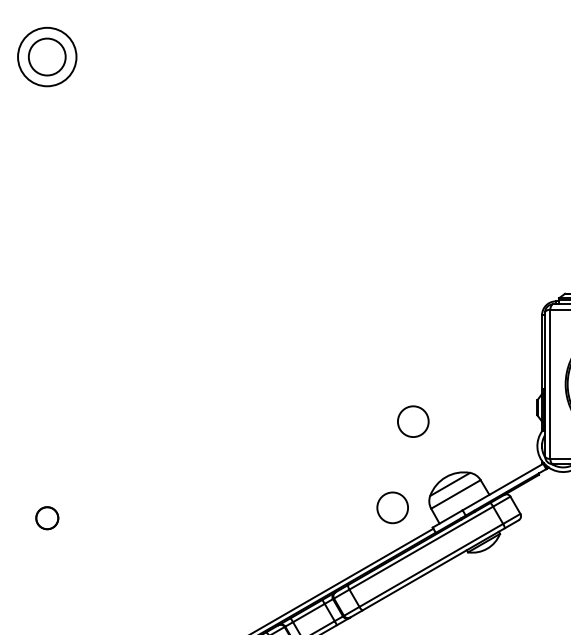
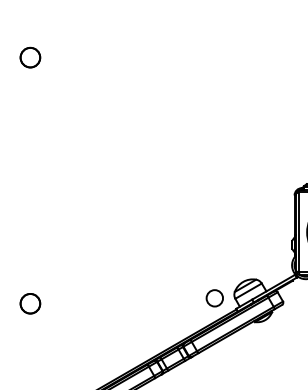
circle: (47, 56) -> (30, 57), size x0.62
circle: (412, 422) -> (225, 252), removed
part: (47, 517) -> (30, 303), size x1.67

